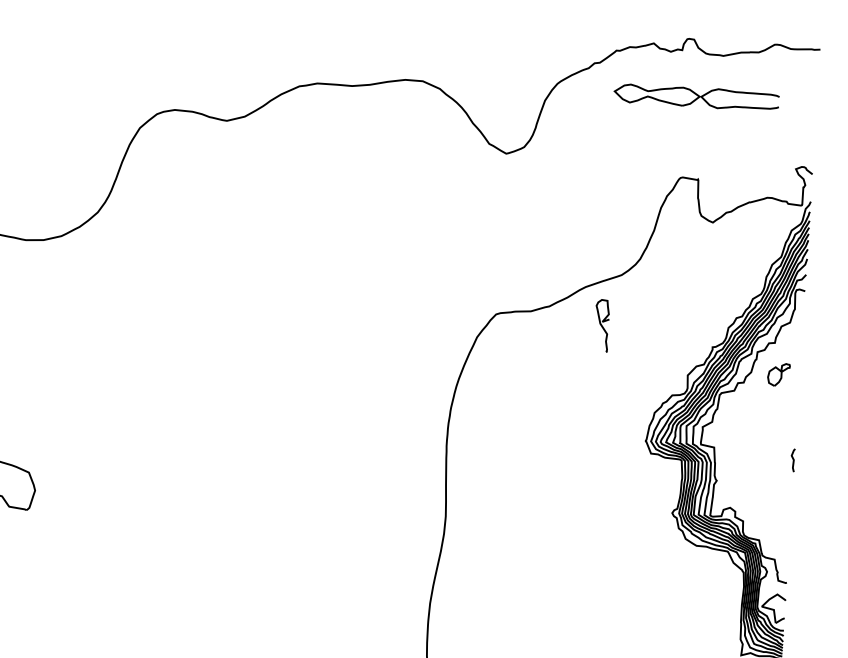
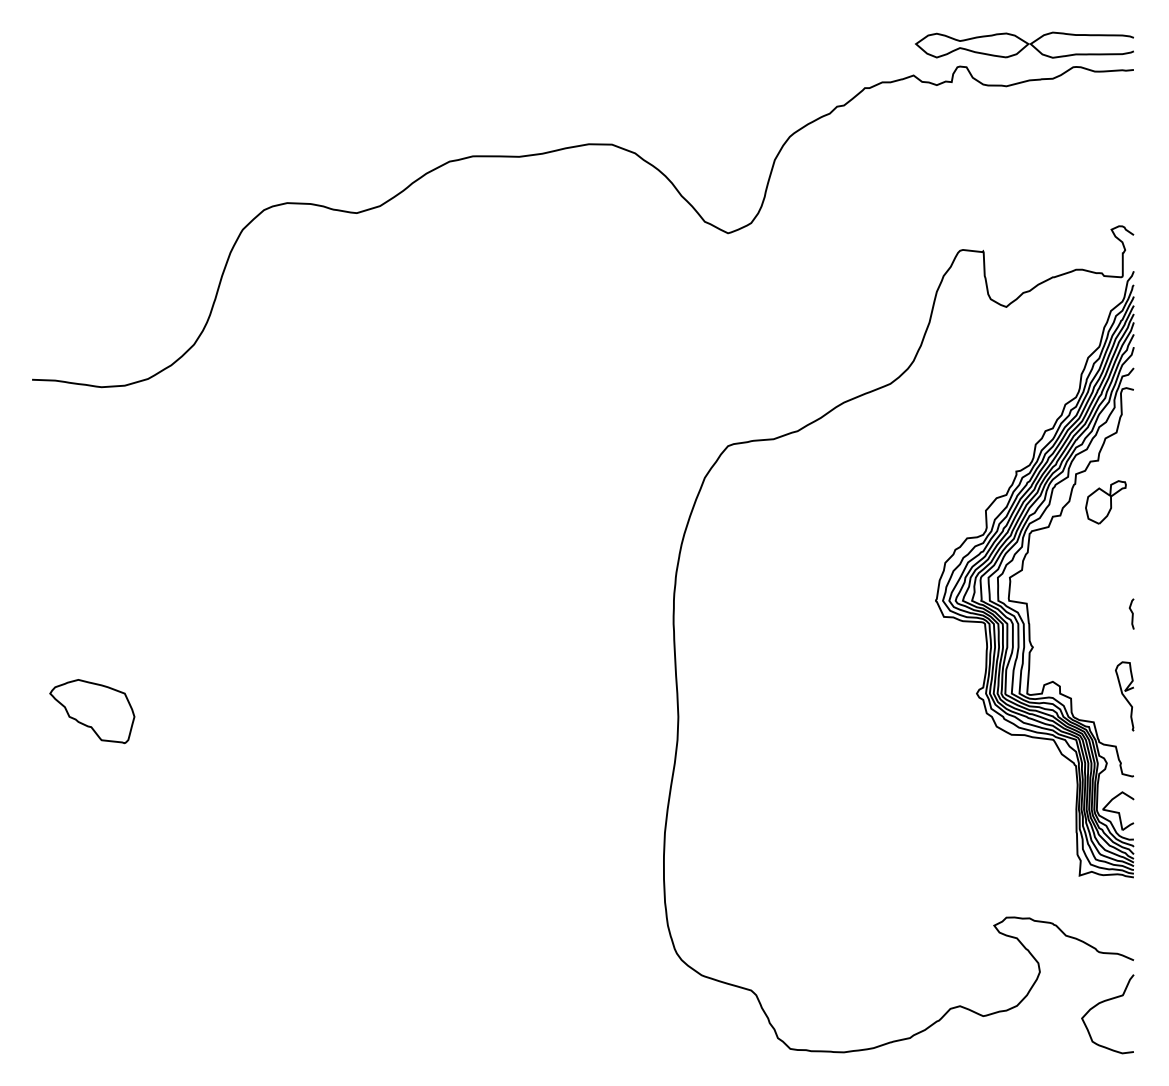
part: (696, 96) -> (1024, 44), moved
curve: (601, 325) -> (1124, 696), moved
part: (778, 374) -> (1105, 502), size x1.43

